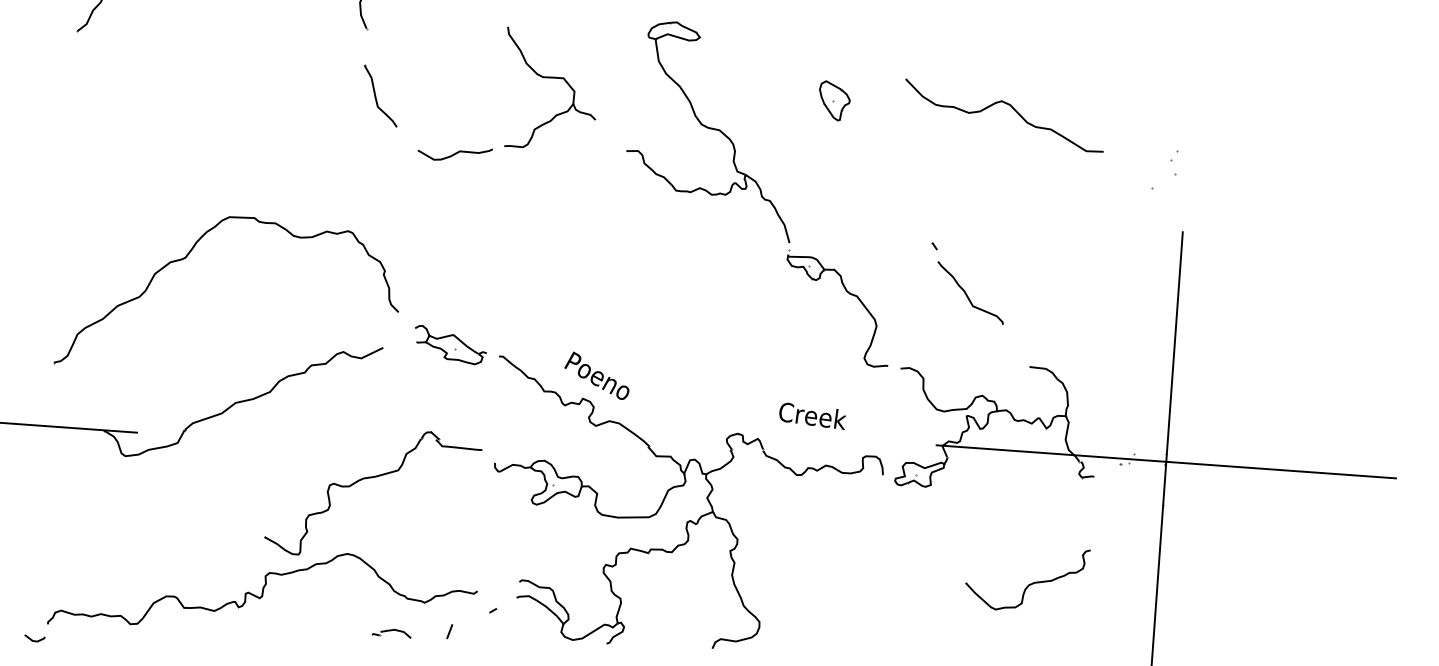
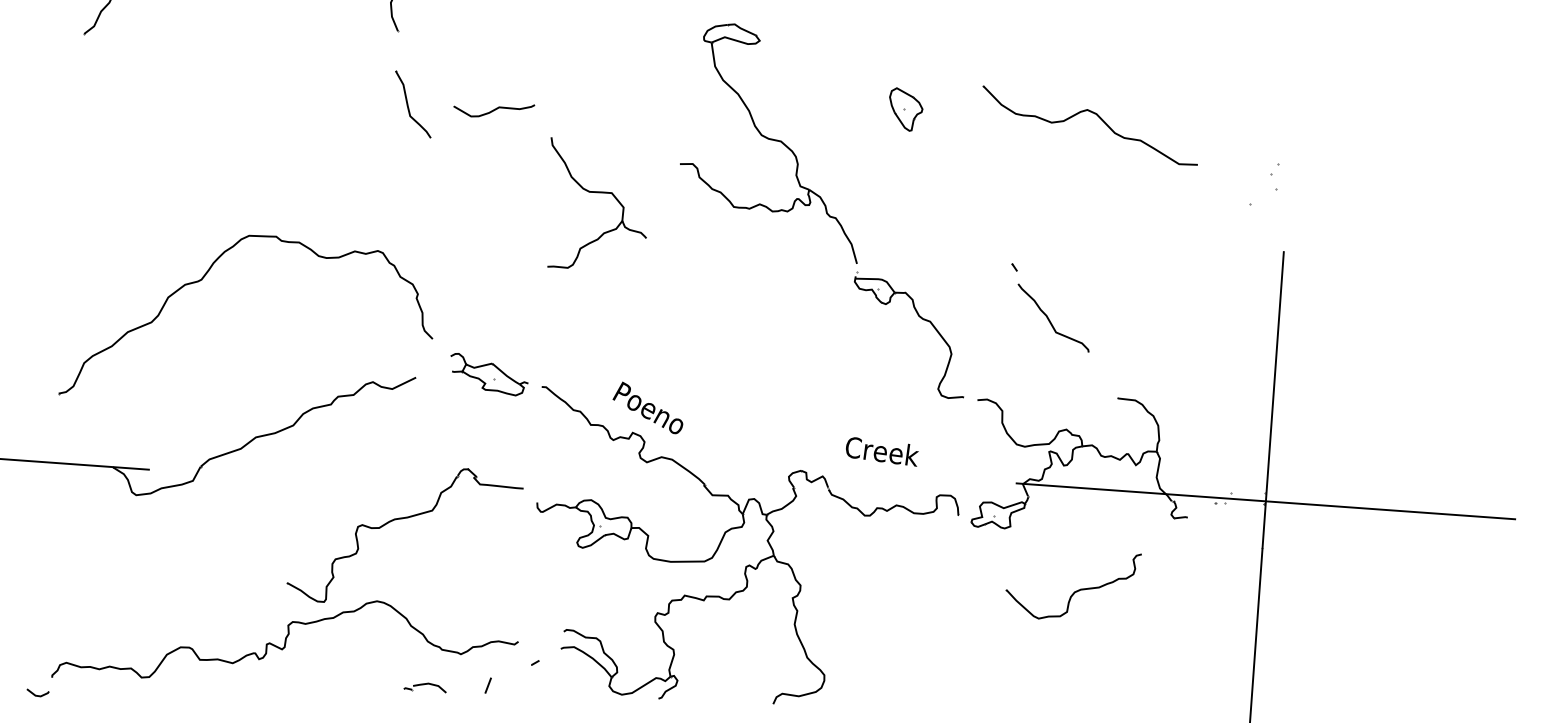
part: (549, 78) -> (596, 193), moved
curve: (455, 154) -> (494, 110), moved
part: (1027, 579) -> (1073, 586), moved

